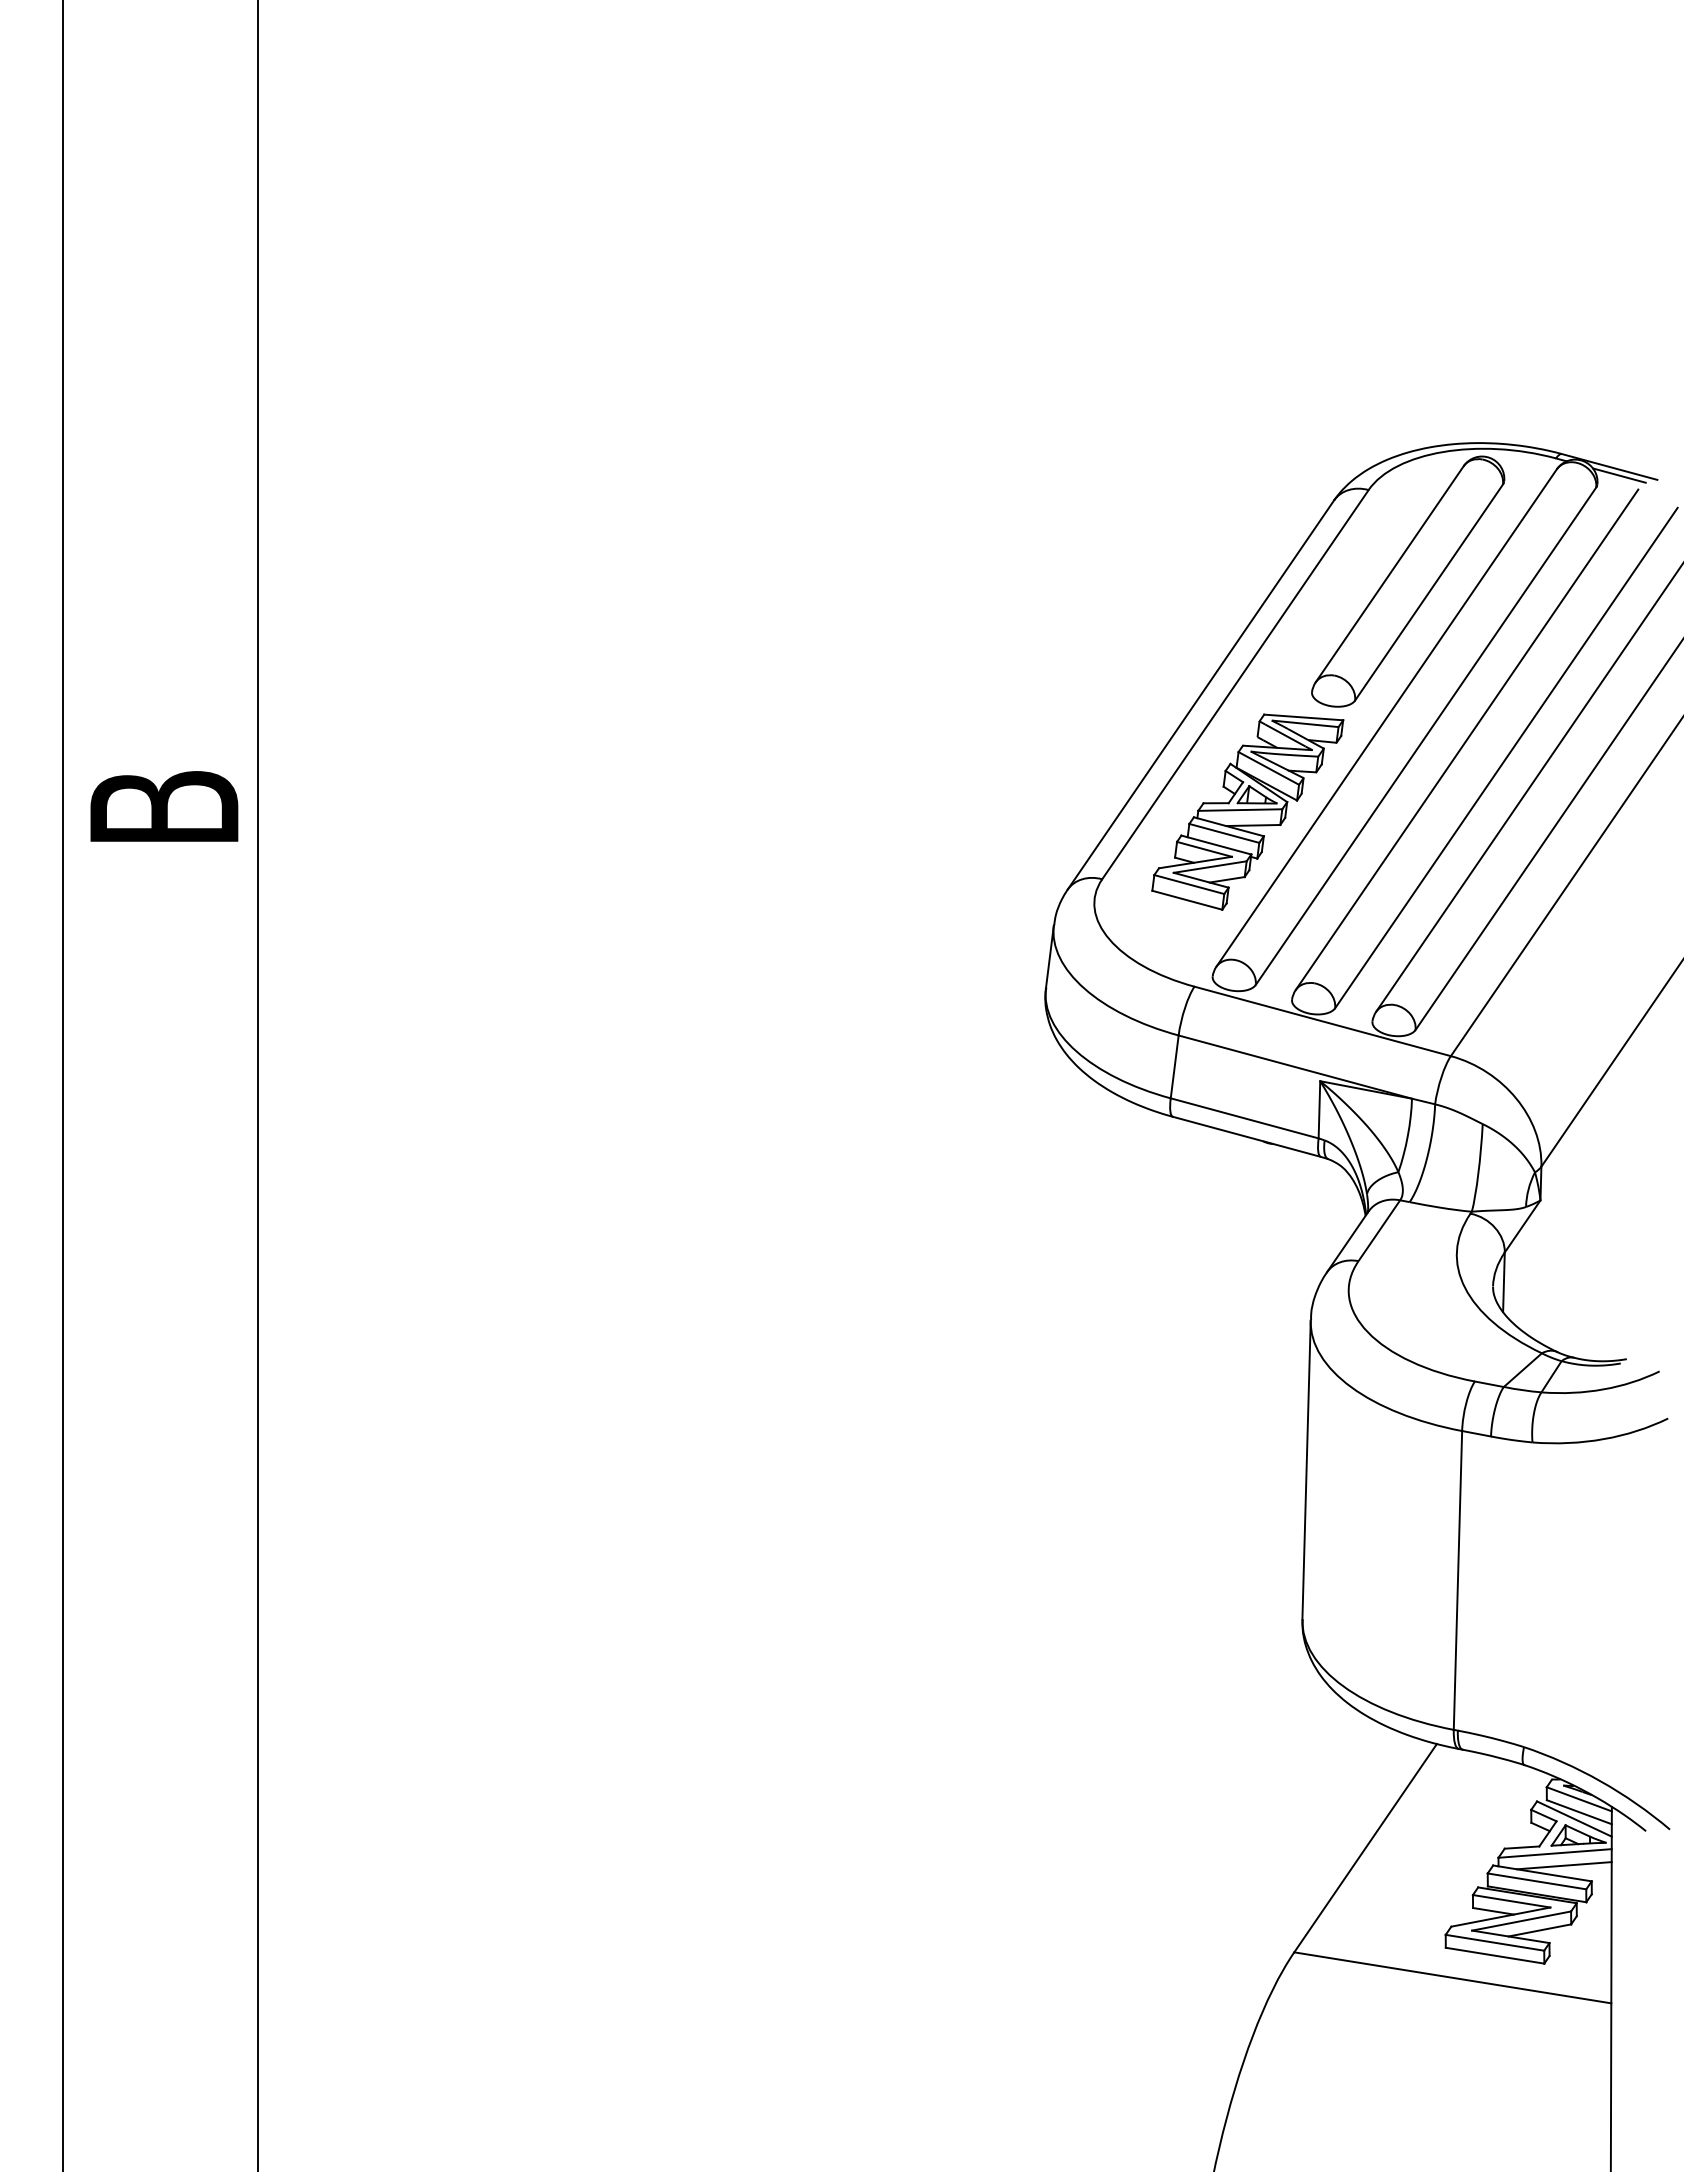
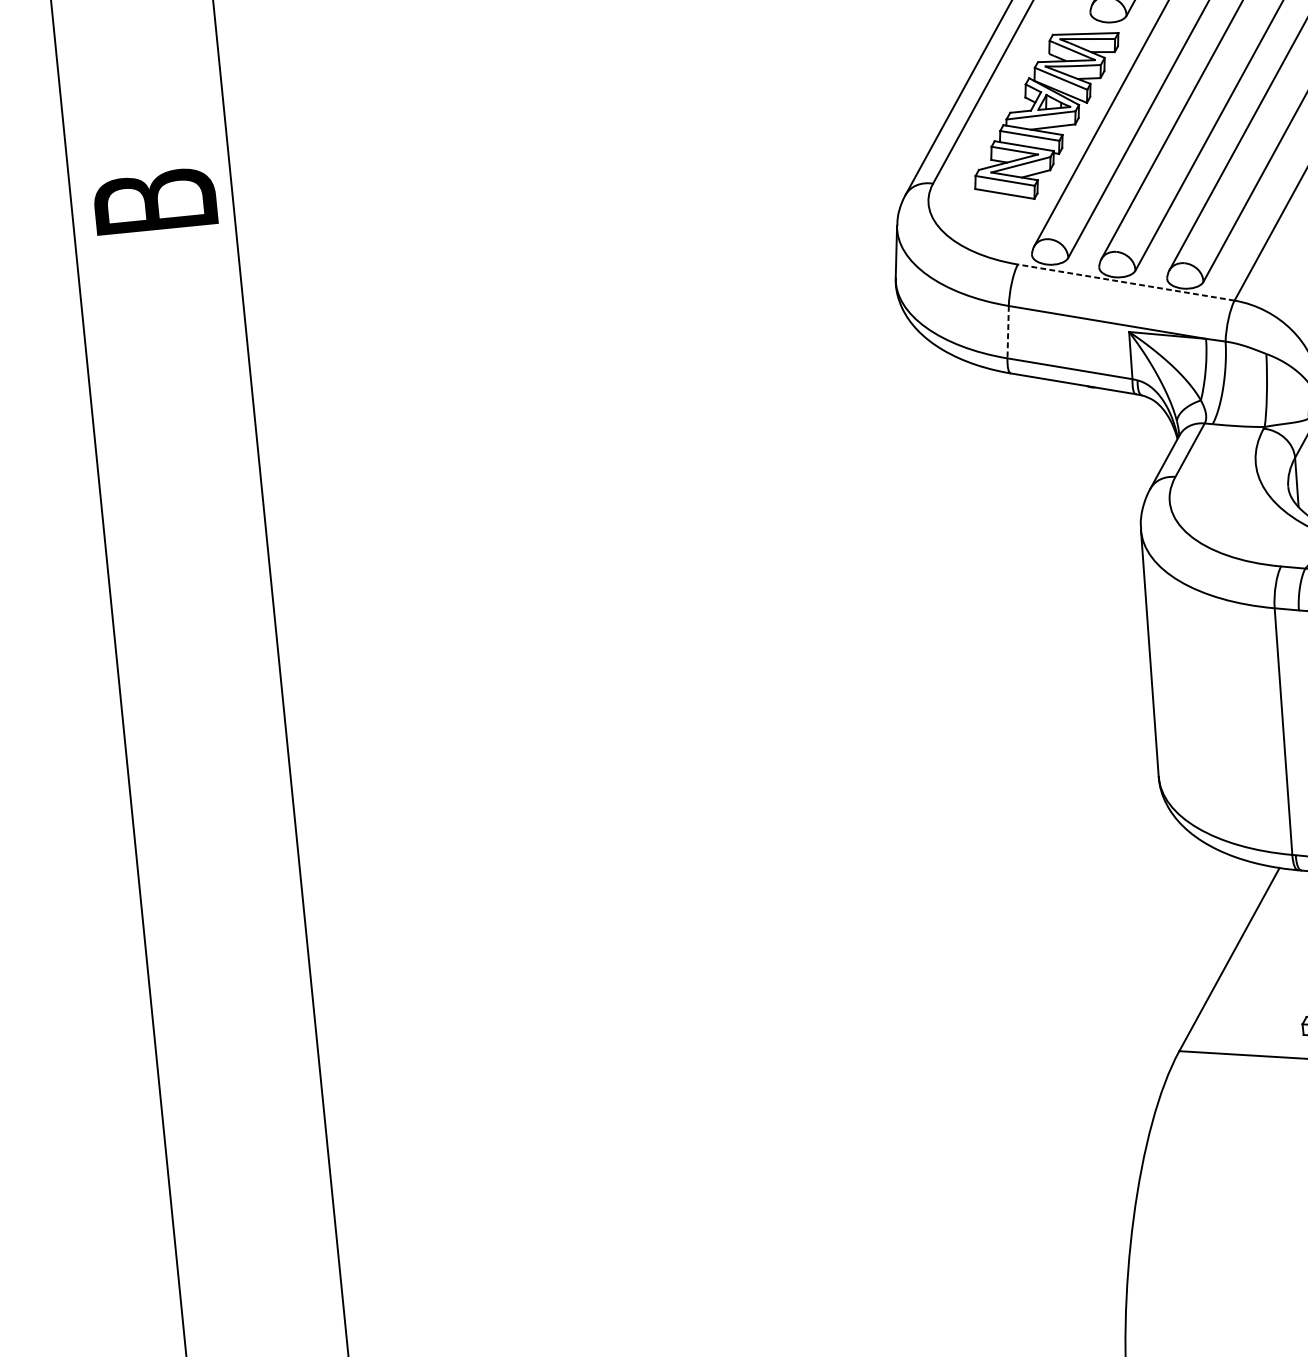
line: (1322, 1021) -> (1126, 282), solid -> dashed
line: (1174, 1066) -> (1007, 331), solid -> dashed

